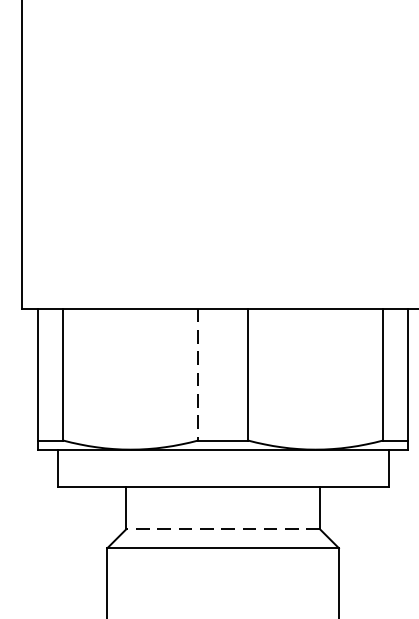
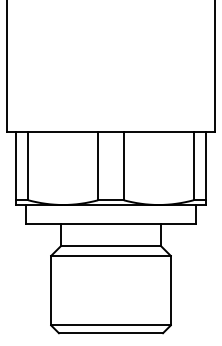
line: (198, 375) -> (98, 166), dashed -> solid
line: (222, 530) -> (110, 246), dashed -> solid

